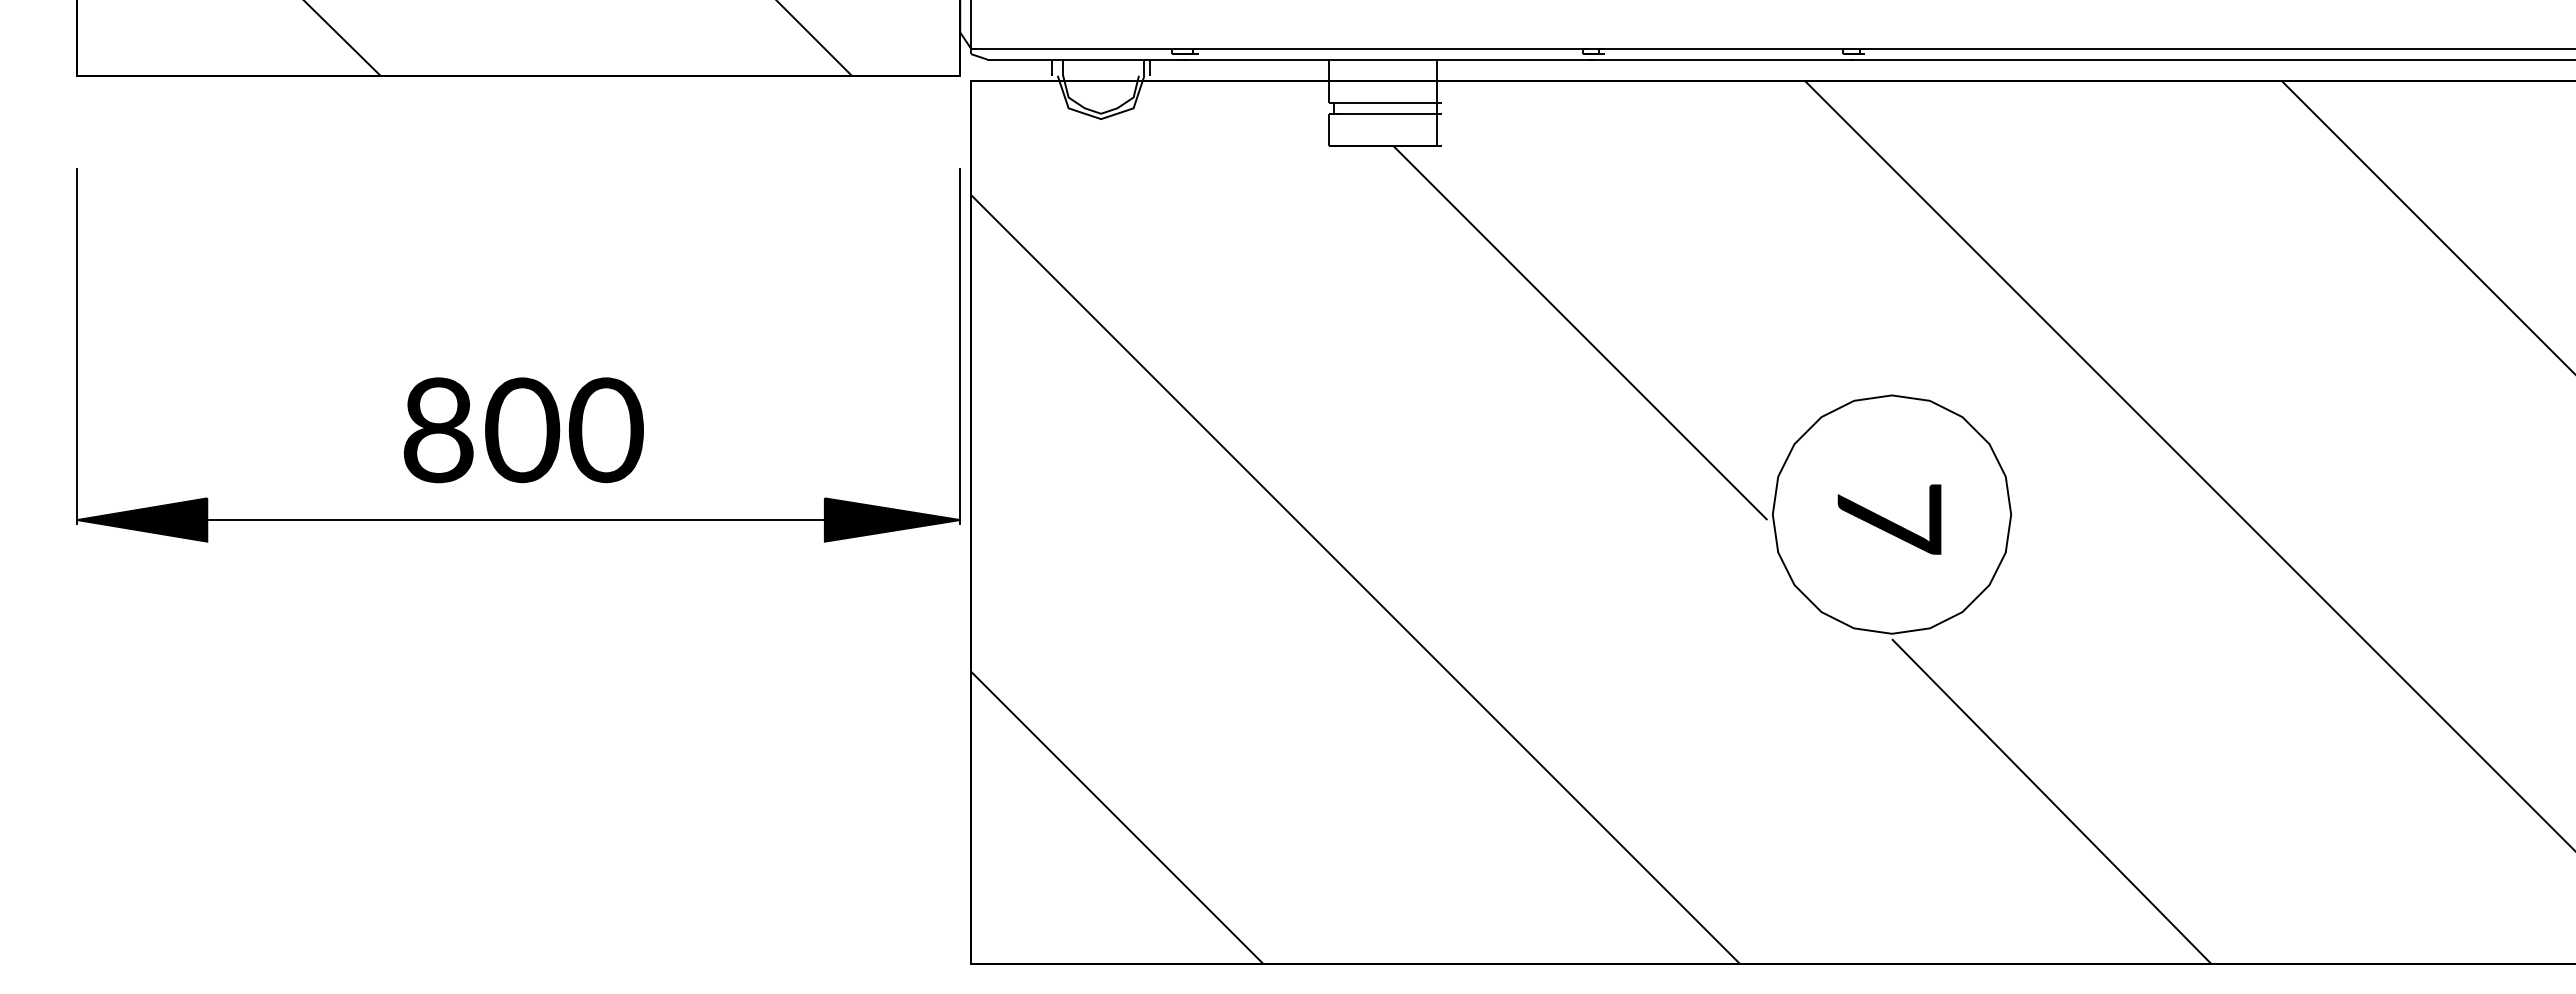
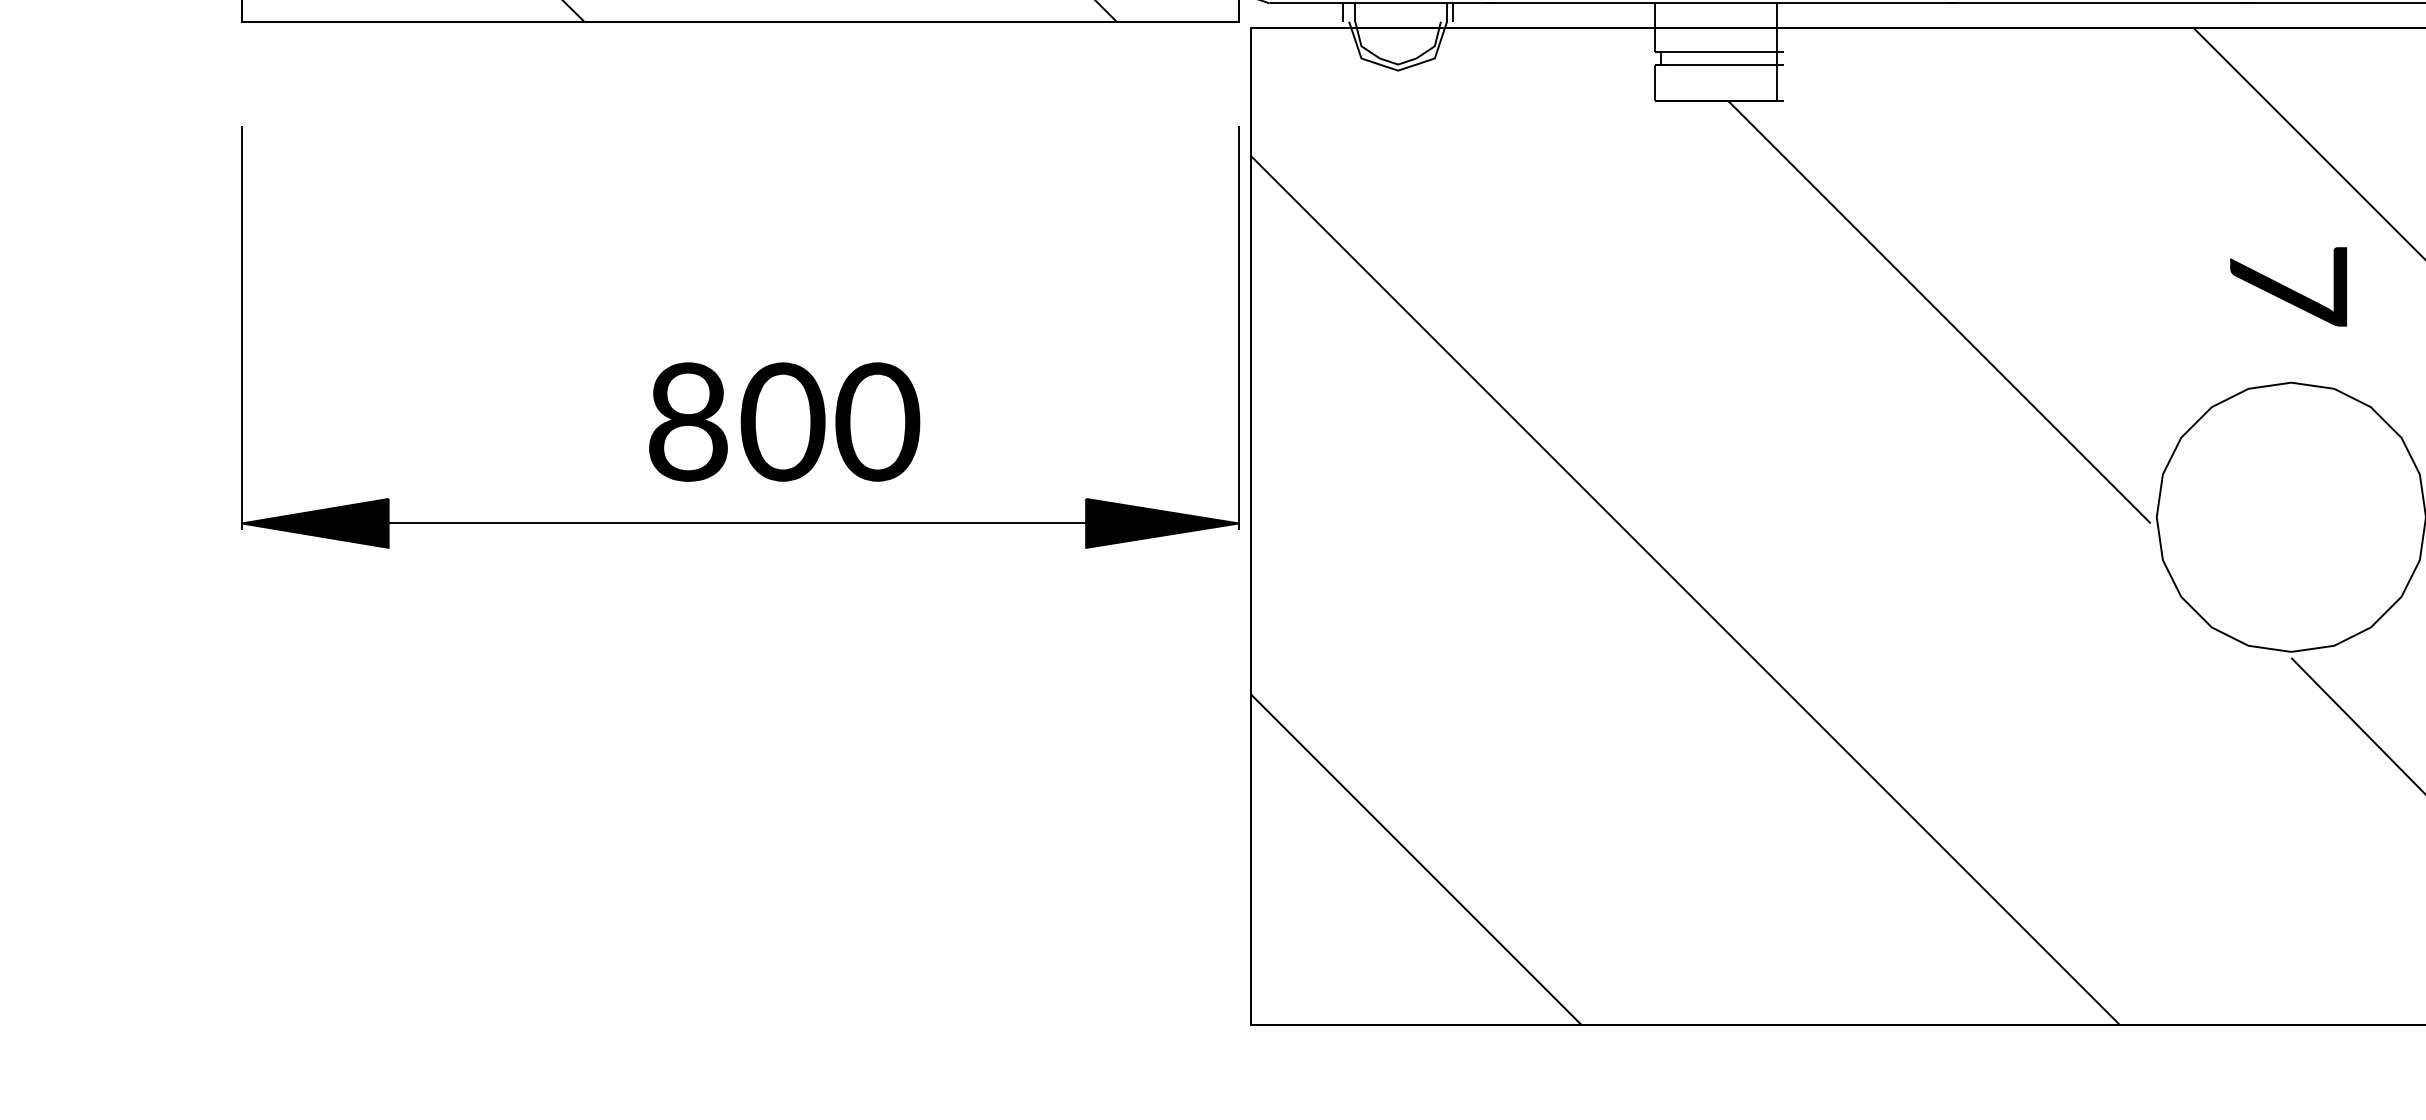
text: (523, 430) -> (784, 422), moved
text: (1889, 519) -> (2288, 286), moved

